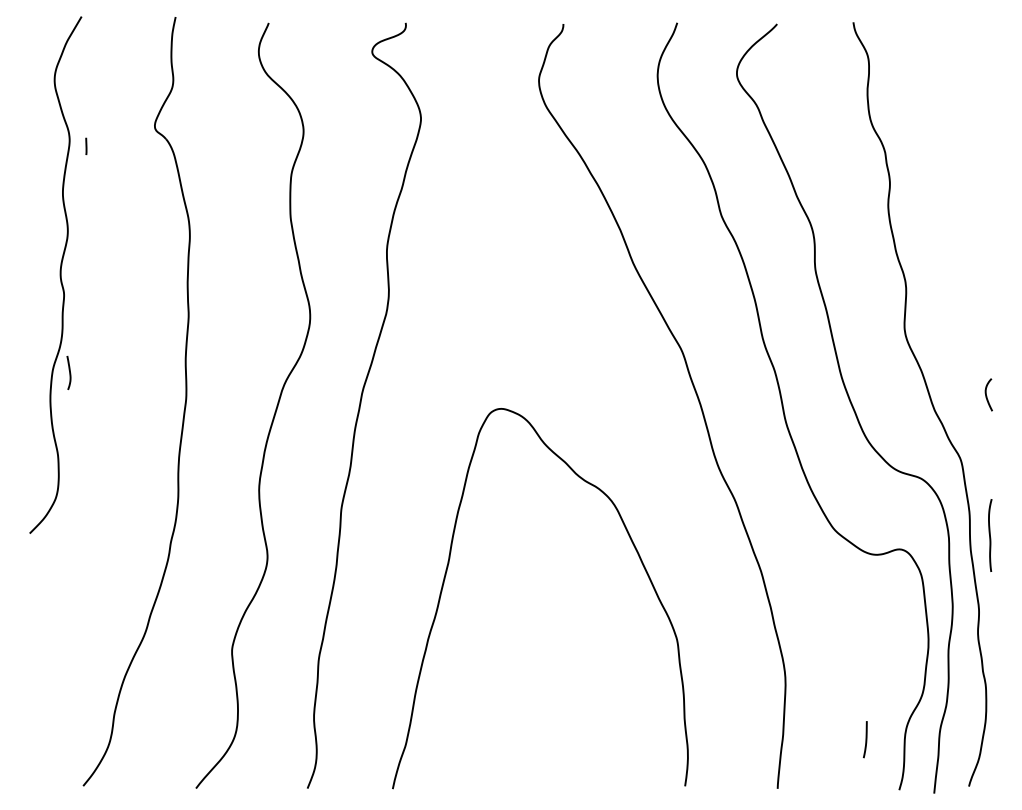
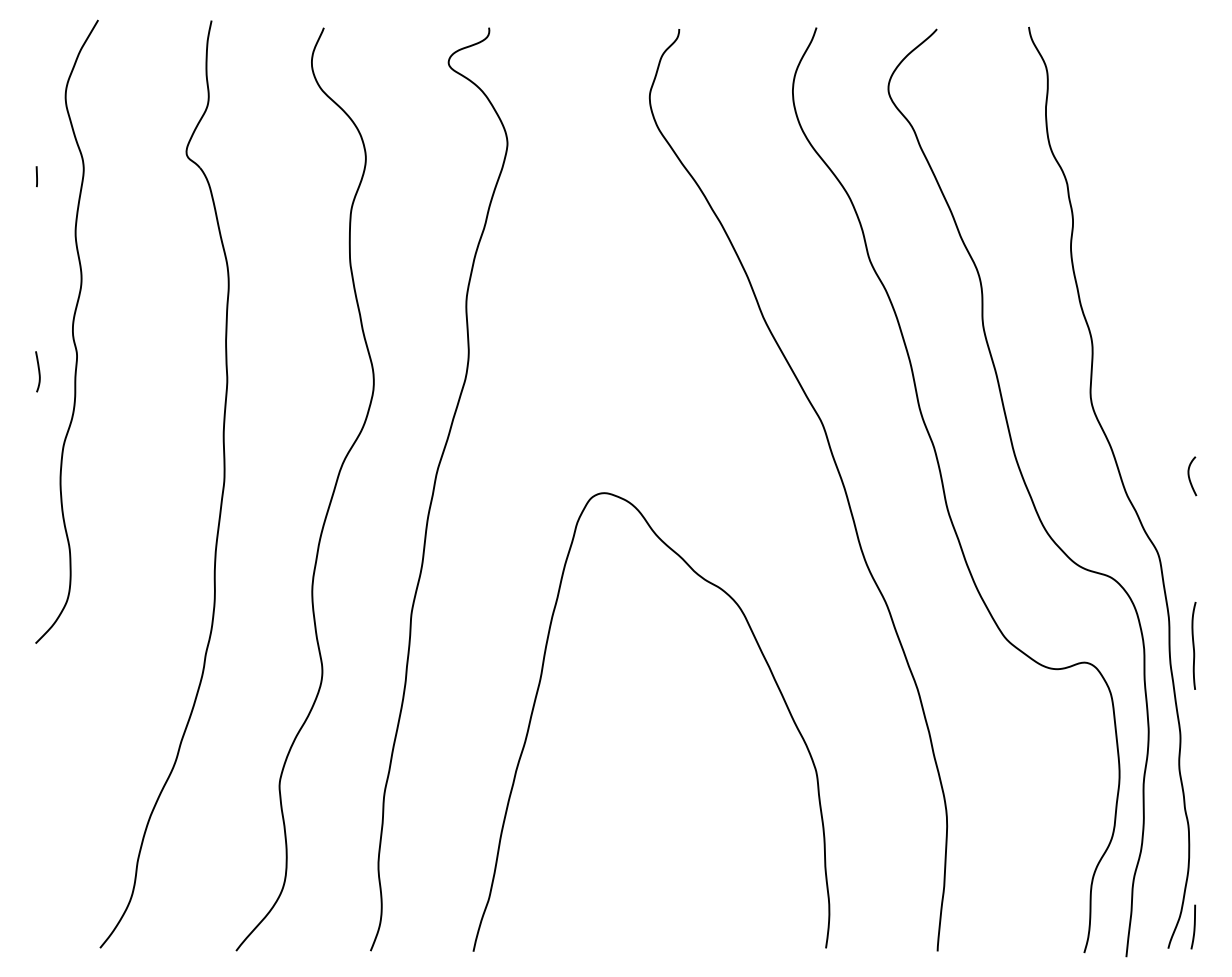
line: (86, 146) -> (36, 176), moved
curve: (69, 372) -> (38, 371), moved
curve: (865, 739) -> (1193, 926), moved

